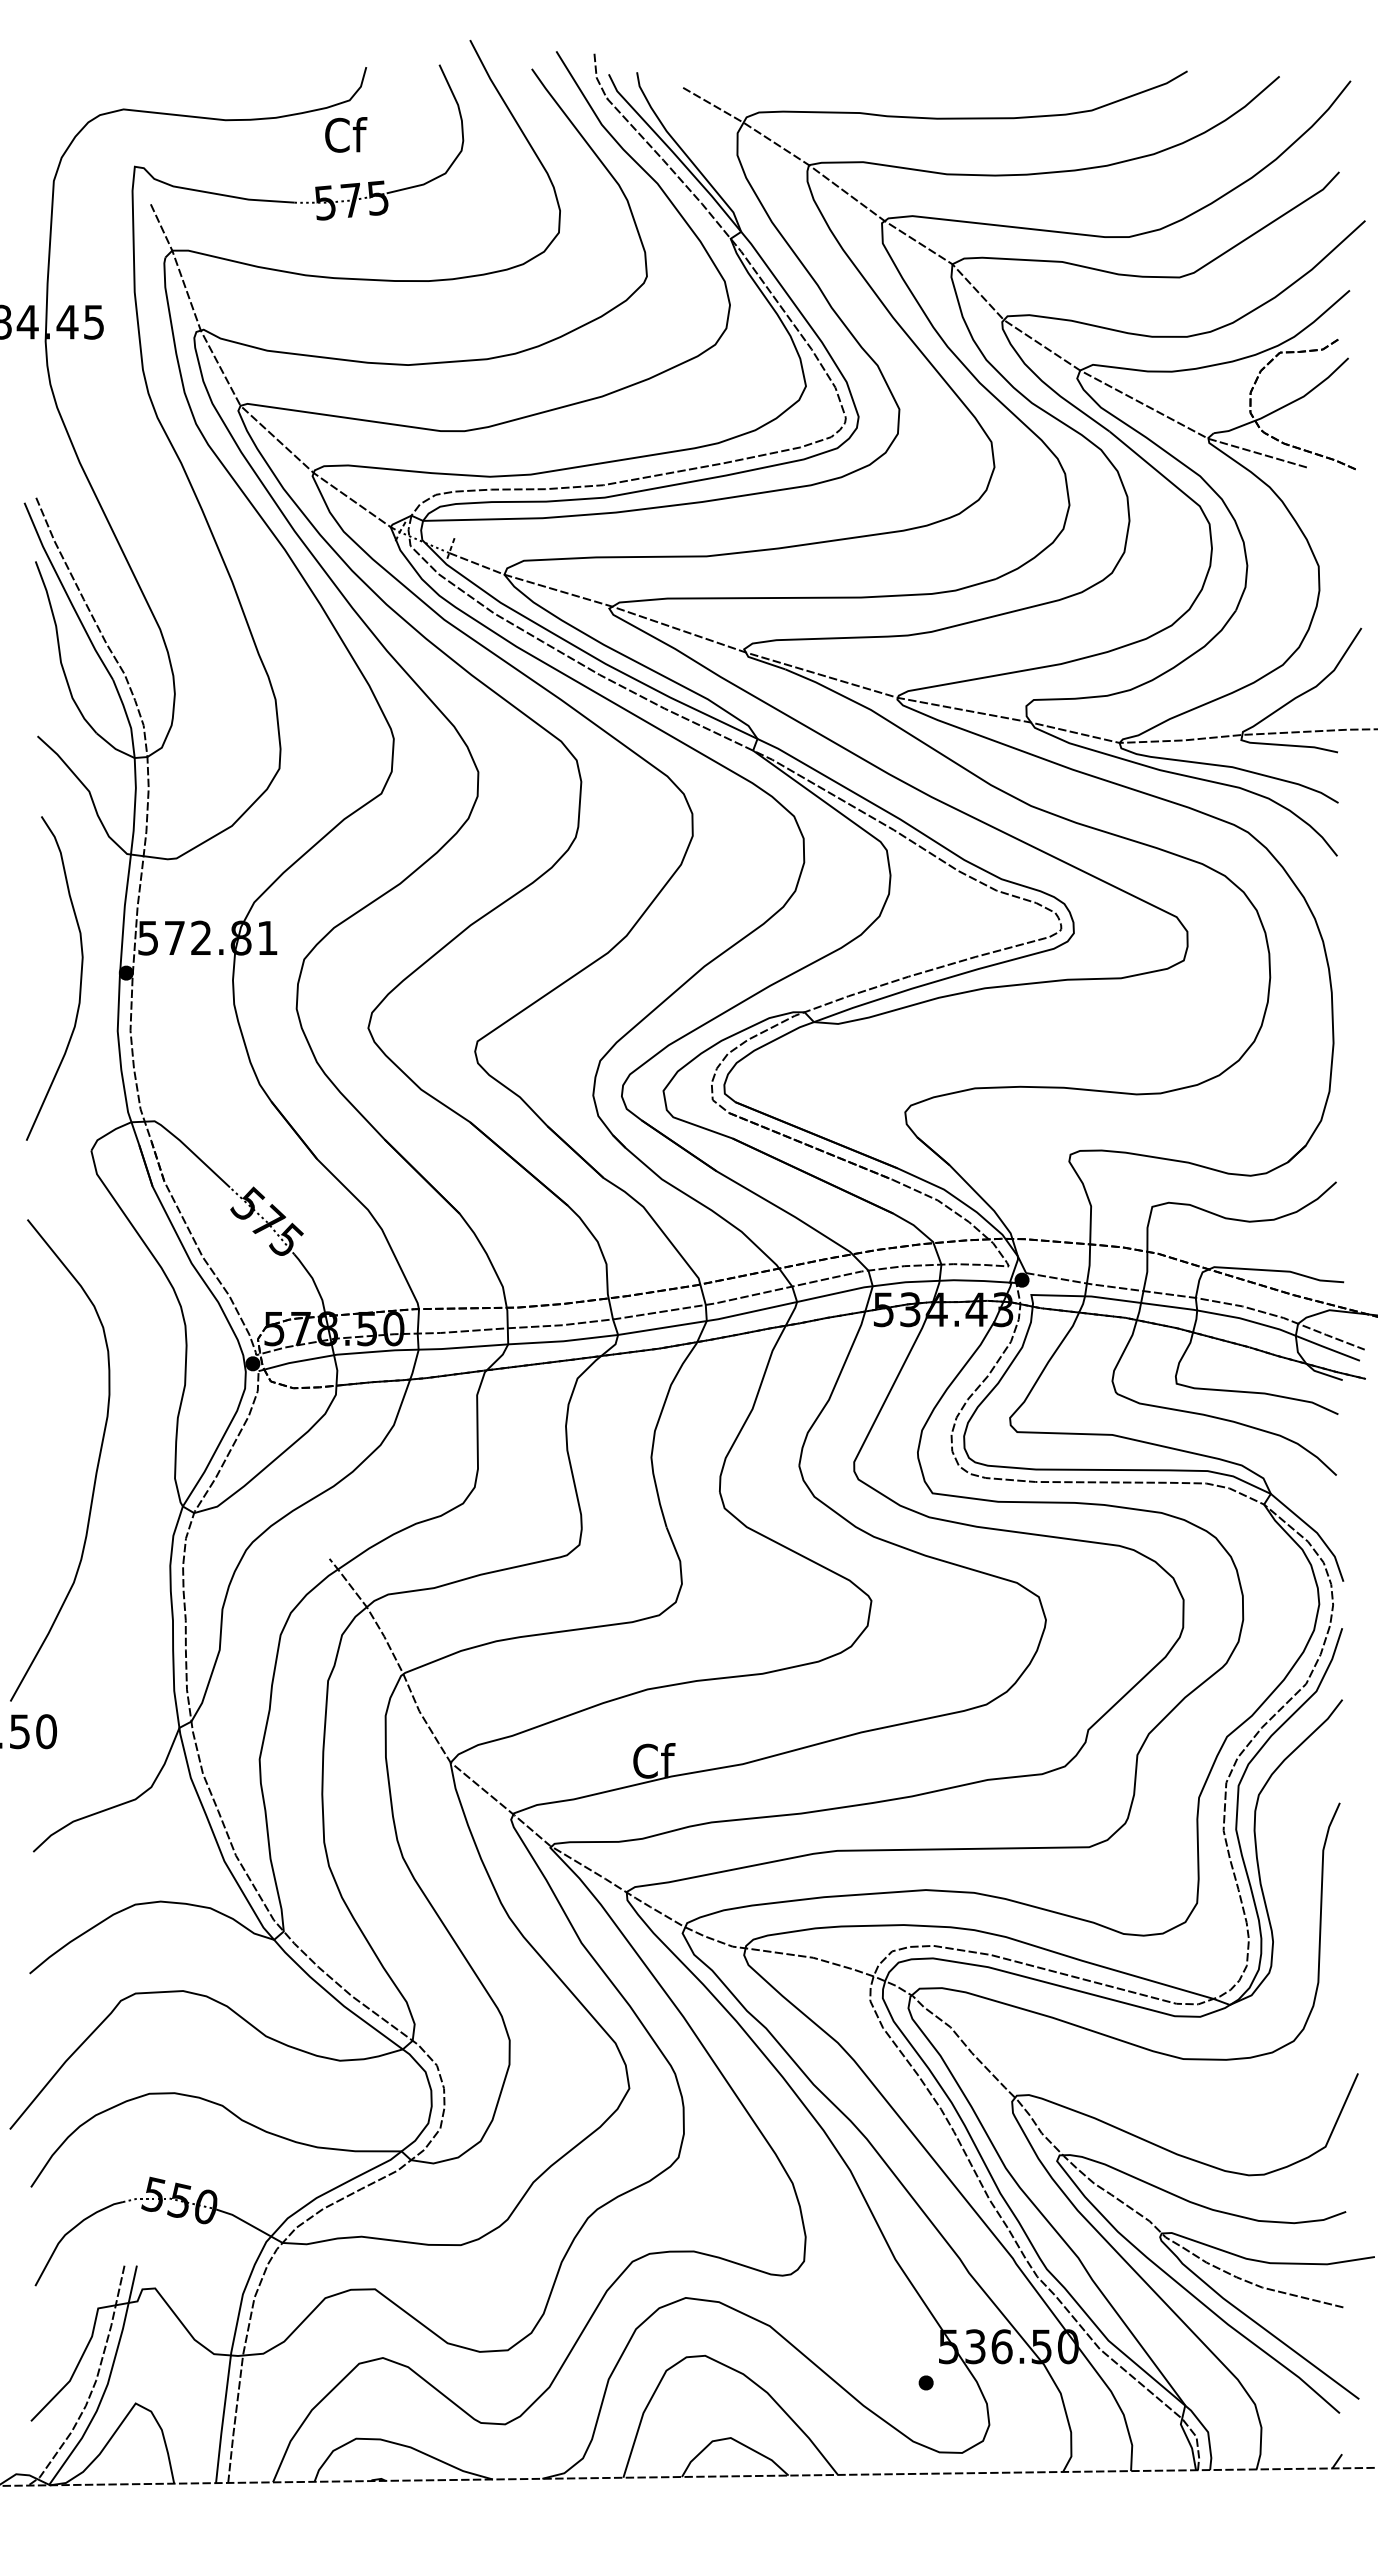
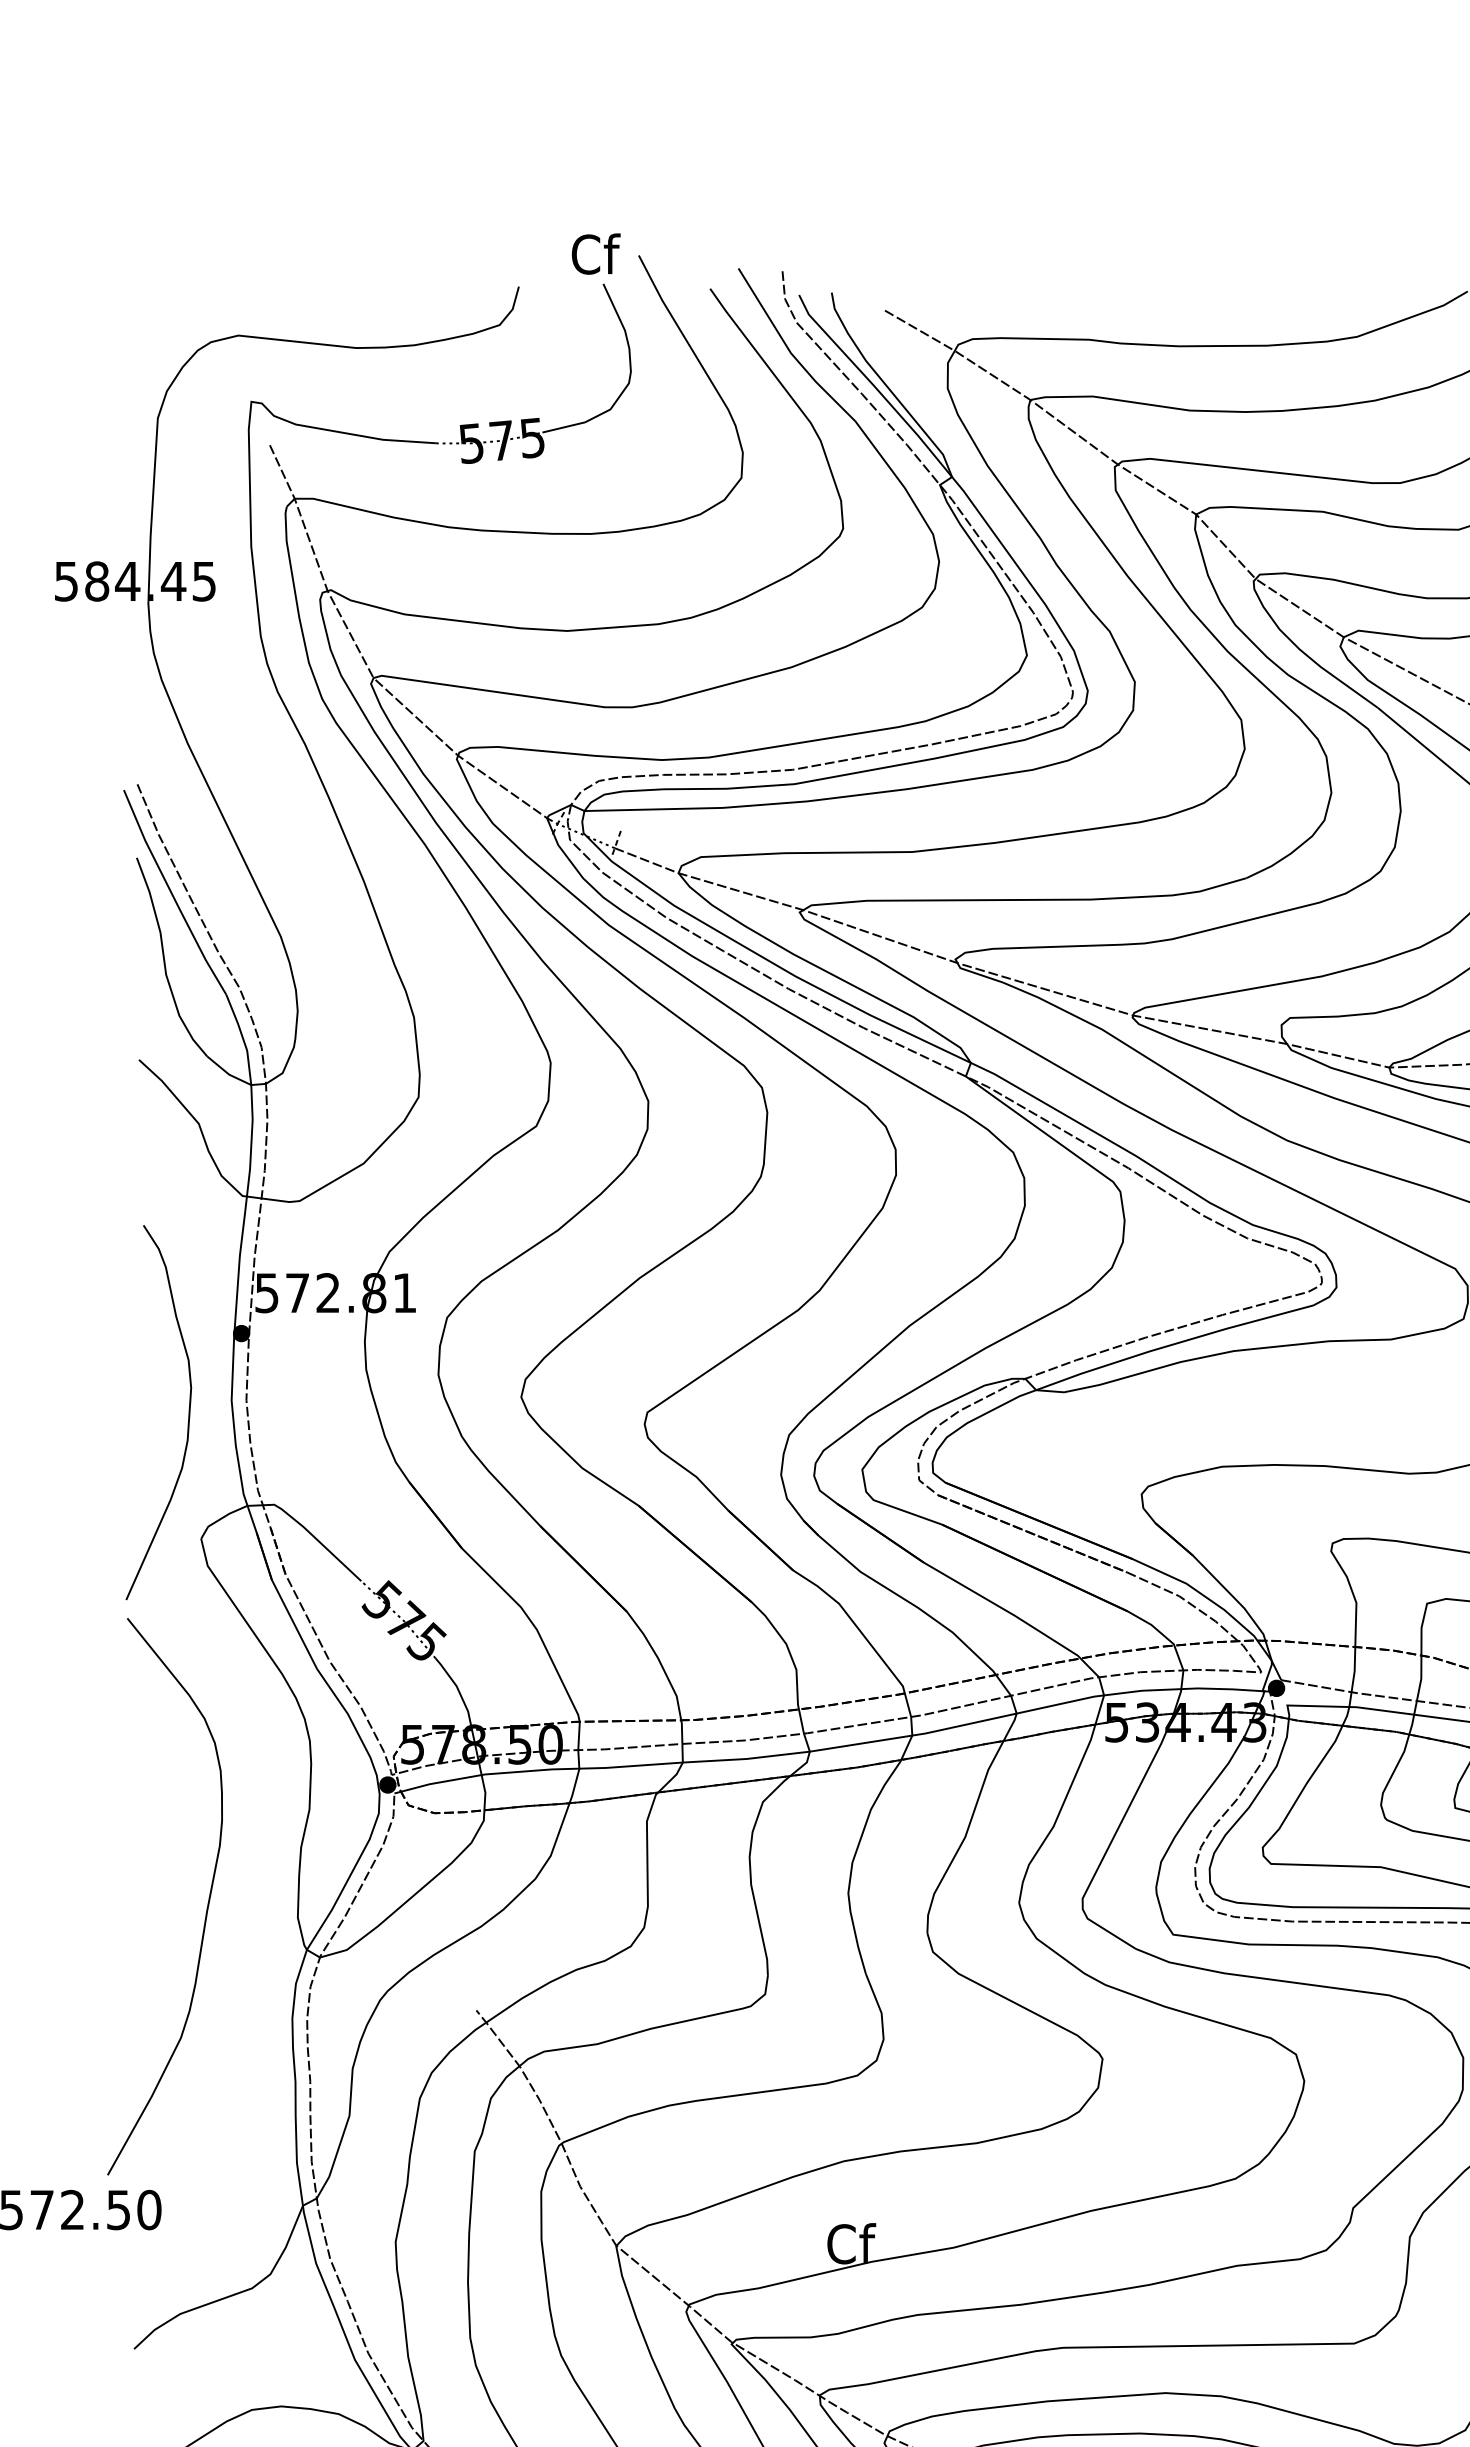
text: (346, 134) -> (596, 253), moved
curve: (79, 985) -> (187, 1420), moved

